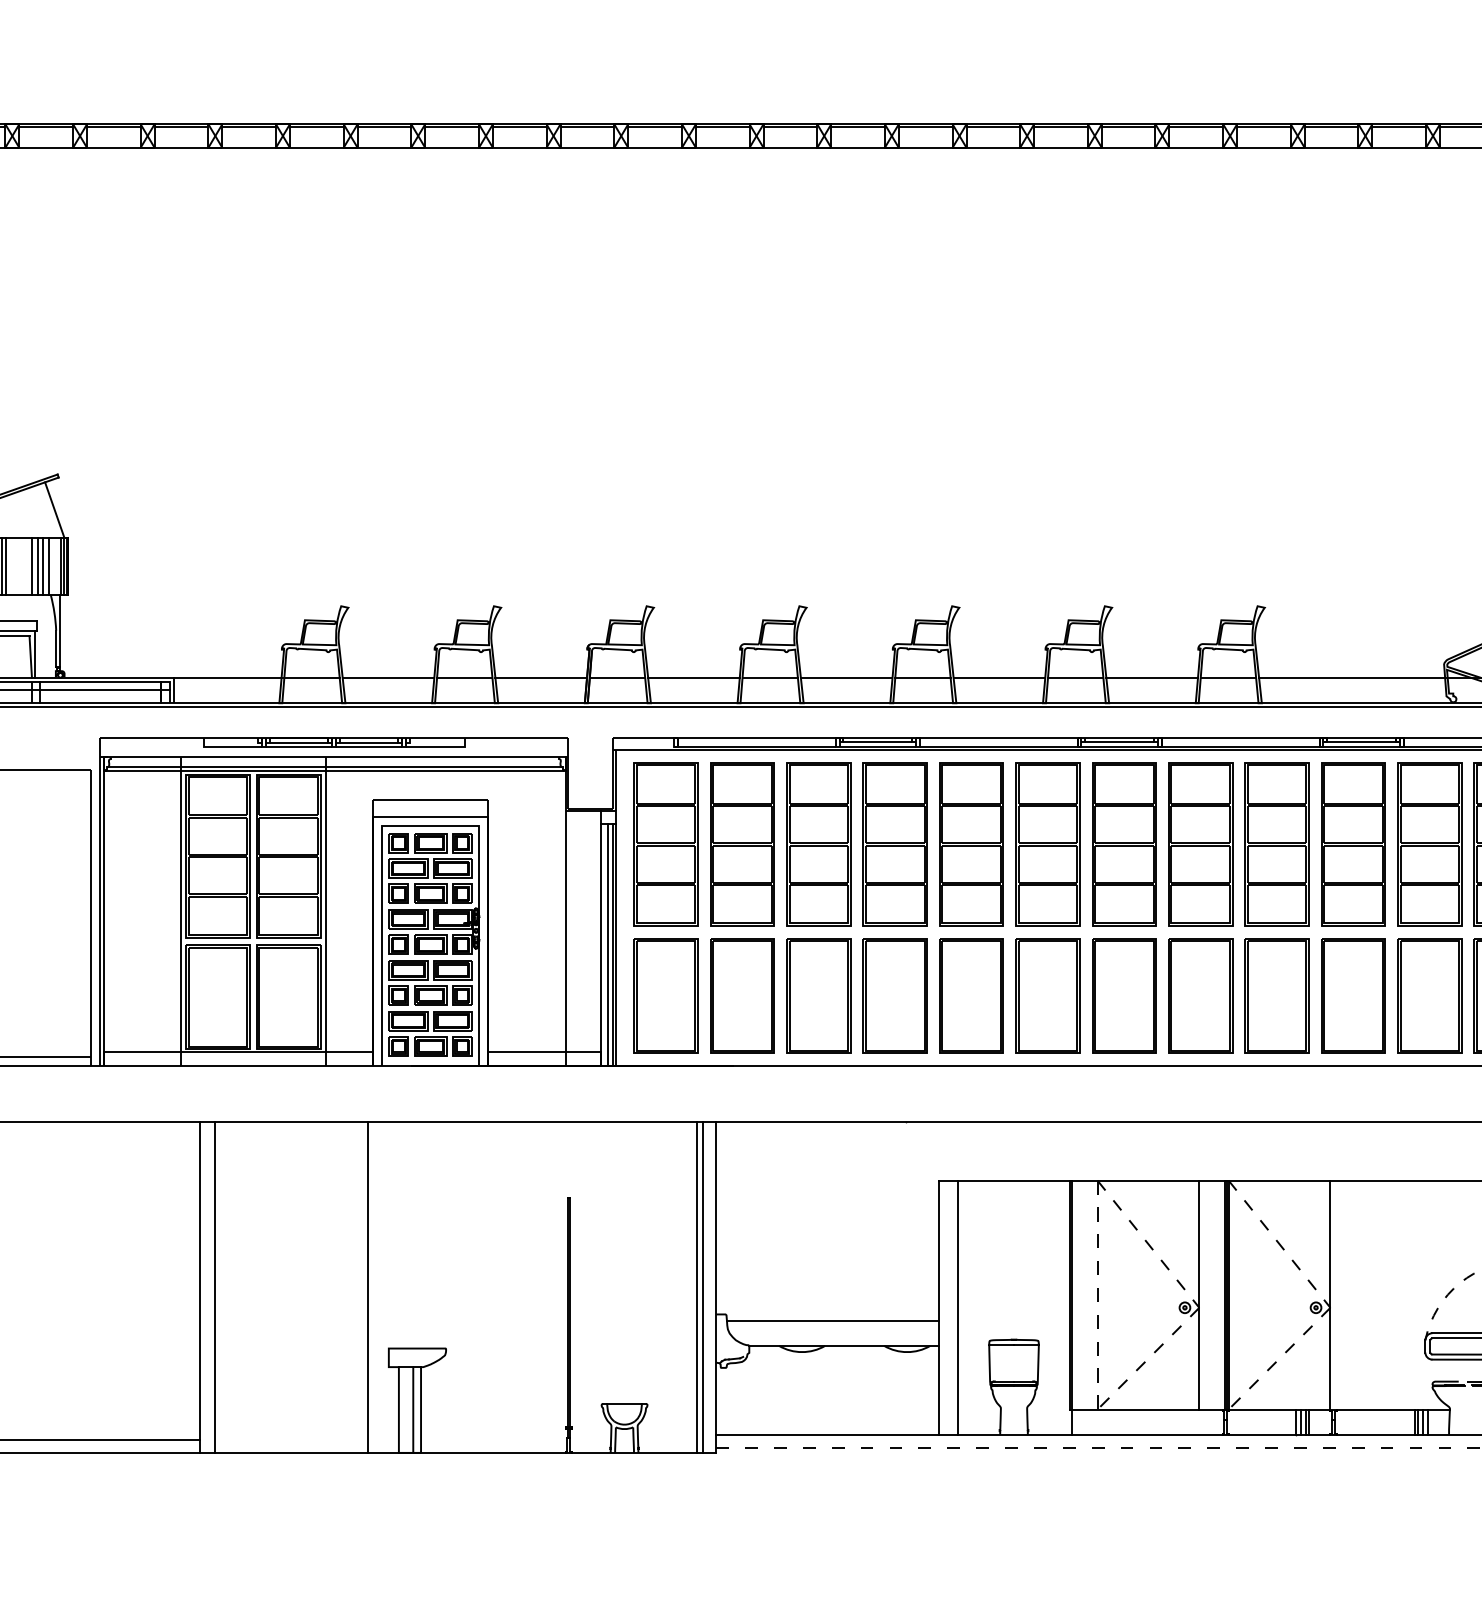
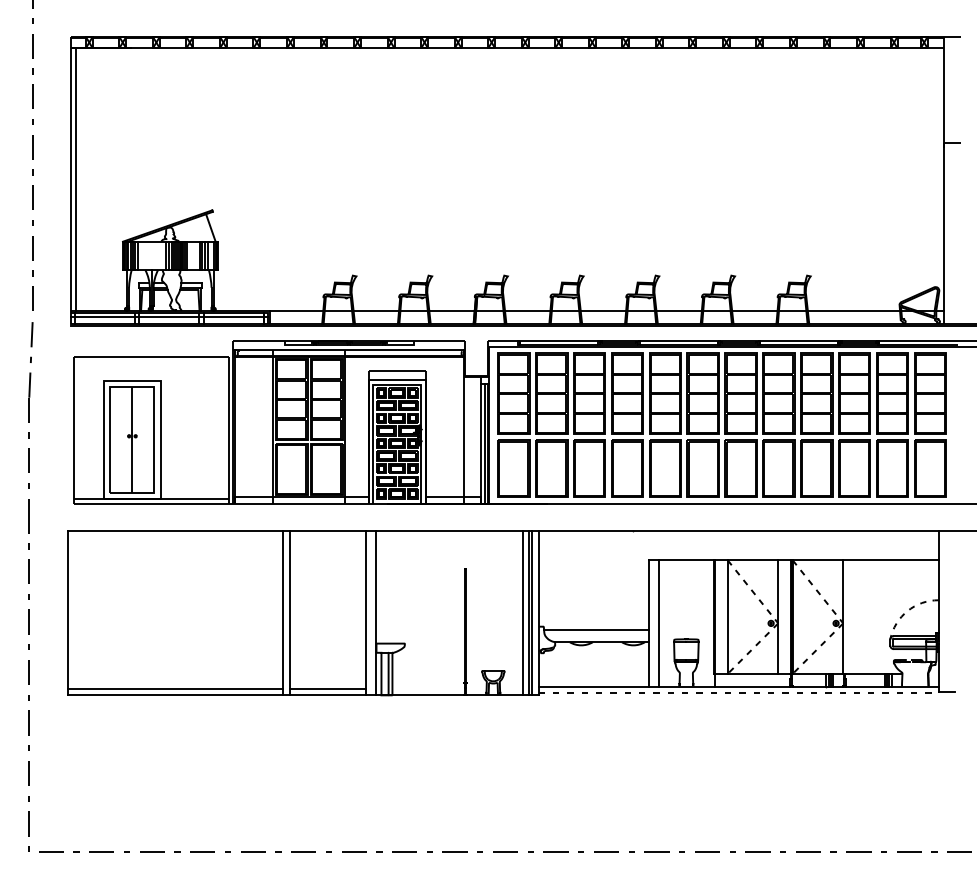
line: (386, 1287) -> (375, 613), added
line: (683, 1287) -> (522, 613), added
line: (1096, 1295) -> (727, 617), dashed -> solid
line: (292, 1441) -> (328, 689), added

